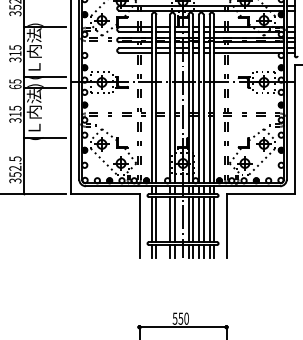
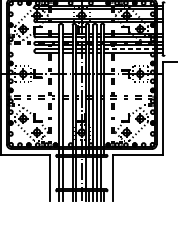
line: (249, 48) -> (129, 49), solid -> dashed
line: (193, 219) -> (89, 173), removed
line: (214, 219) -> (104, 173), removed

